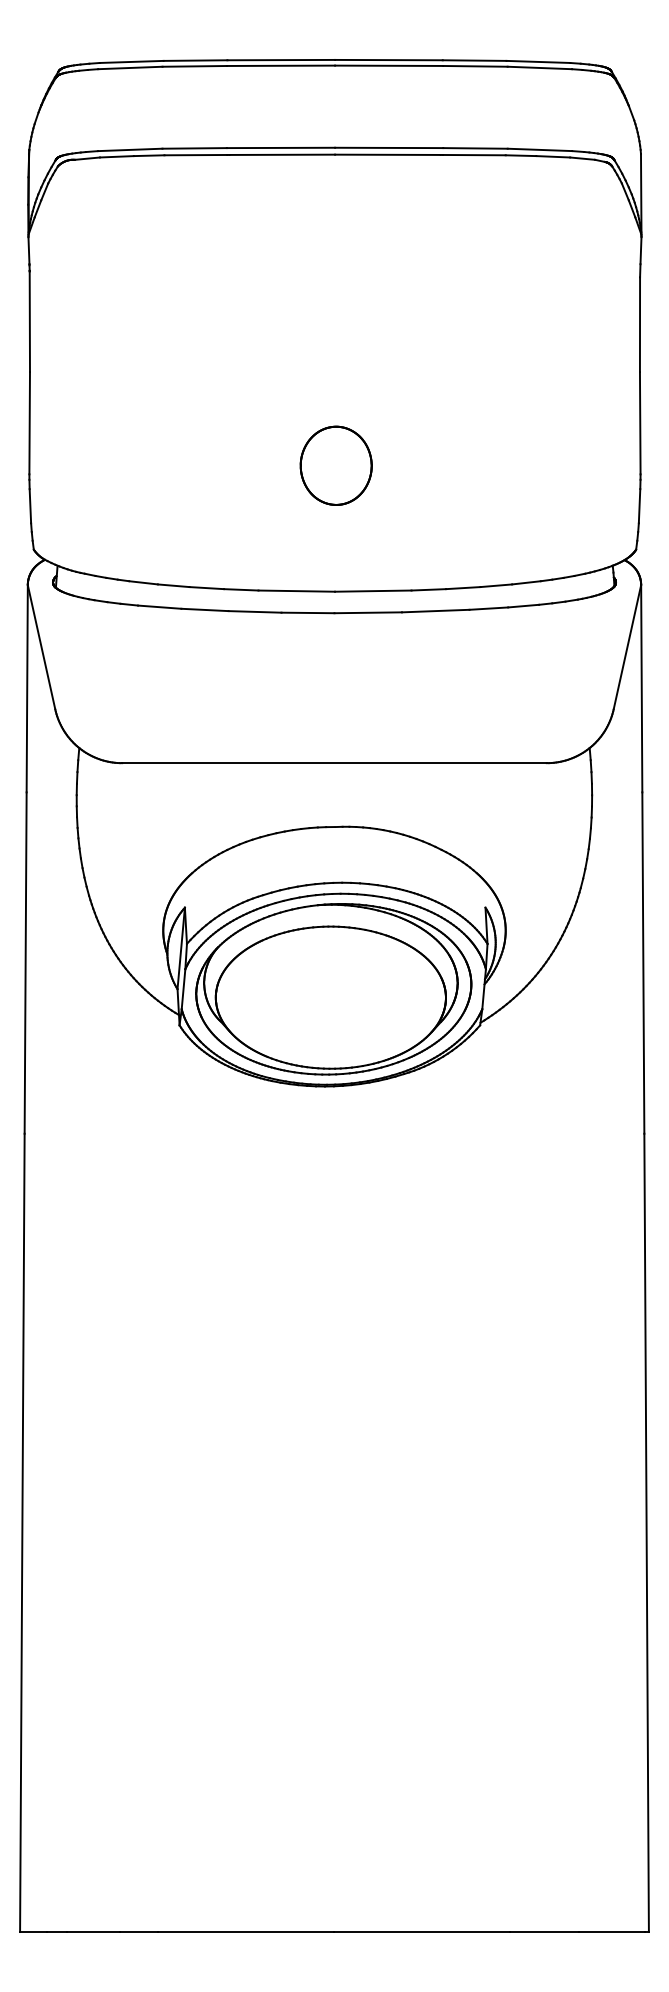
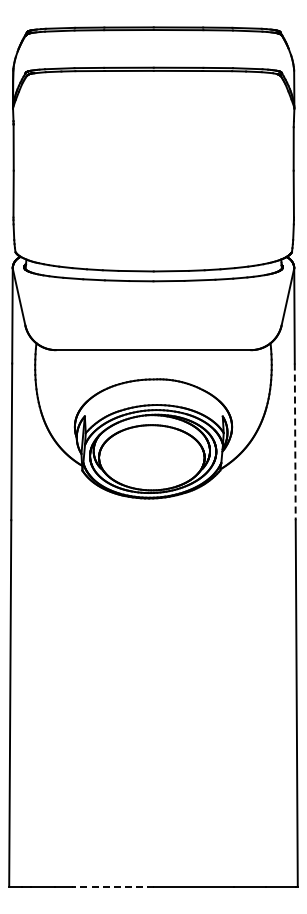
part: (336, 465) -> (154, 213), removed
line: (643, 964) -> (295, 442), solid -> dashed
line: (245, 1931) -> (112, 886), solid -> dashed

